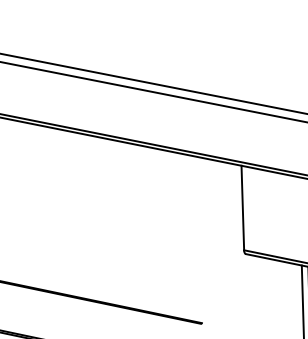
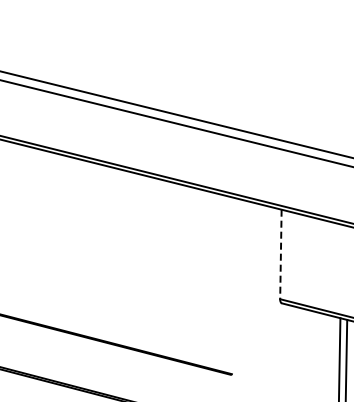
line: (242, 208) -> (280, 254), solid -> dashed

